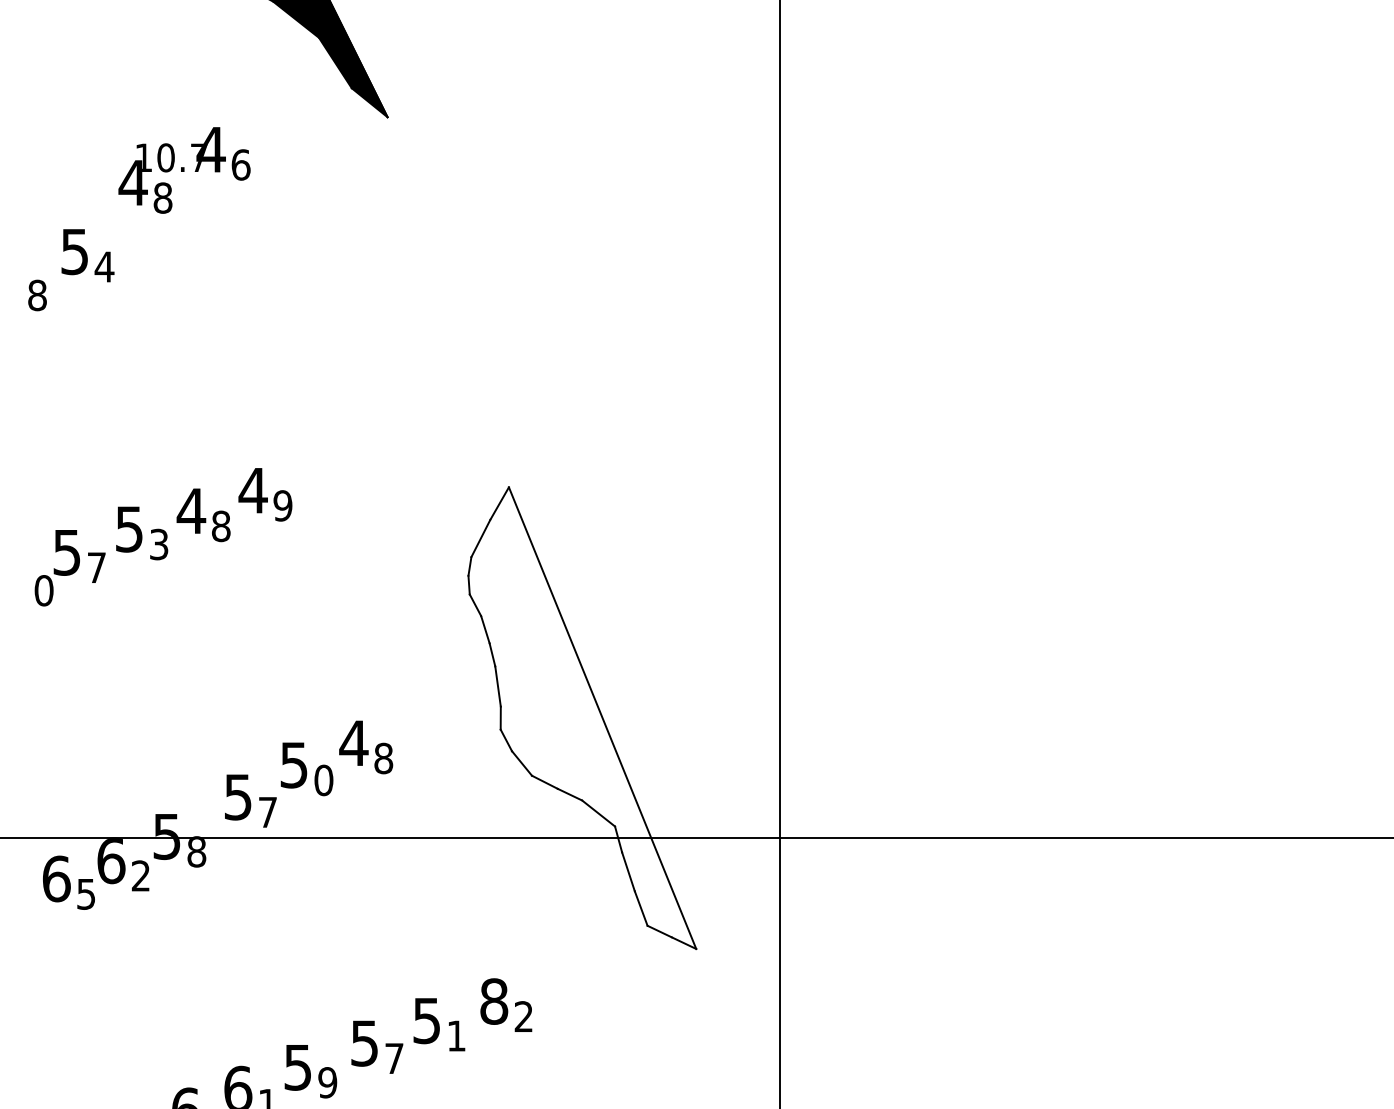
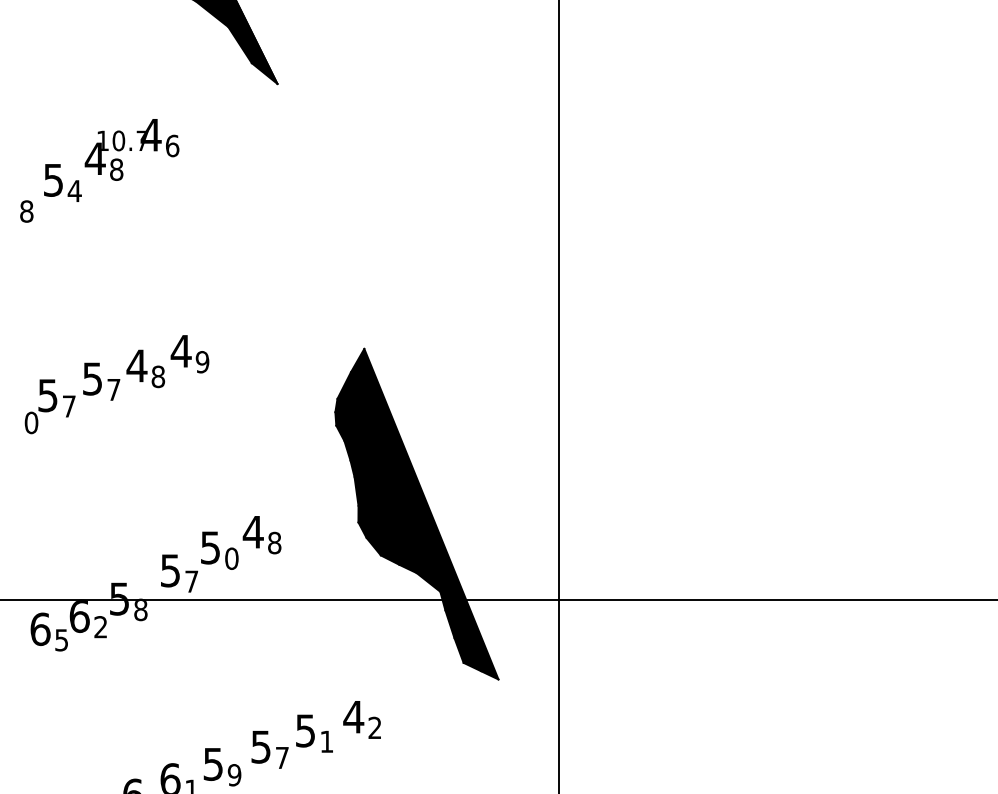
text: (184, 170) -> (132, 149), moved
text: (159, 544) -> (114, 389), 3 -> 7
fill: (582, 717) -> (417, 513), added
text: (493, 1001) -> (353, 717), 8 -> 4

